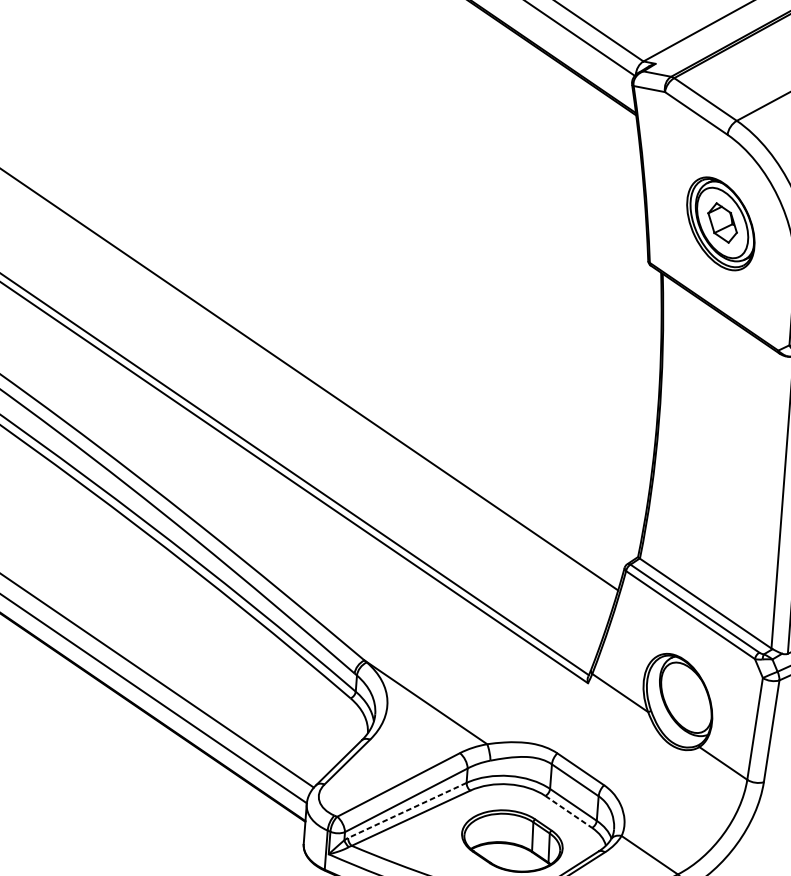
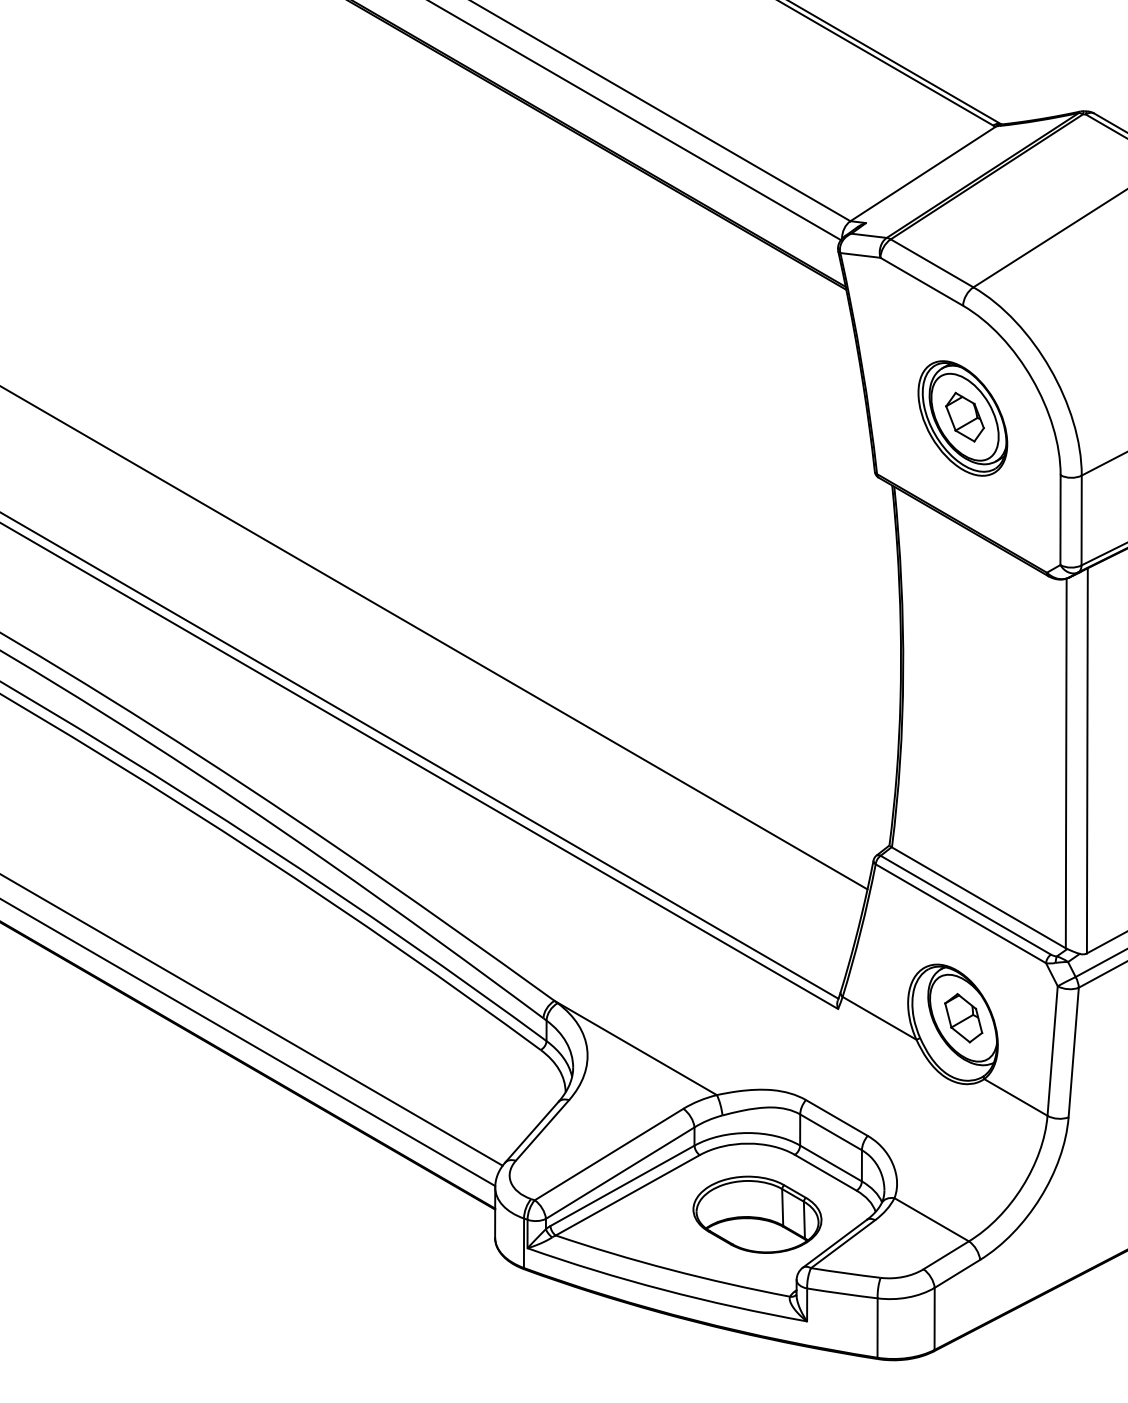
part: (686, 698) -> (963, 1018), added
line: (407, 810) -> (622, 1186), dashed -> solid
line: (568, 811) -> (825, 1172), dashed -> solid

